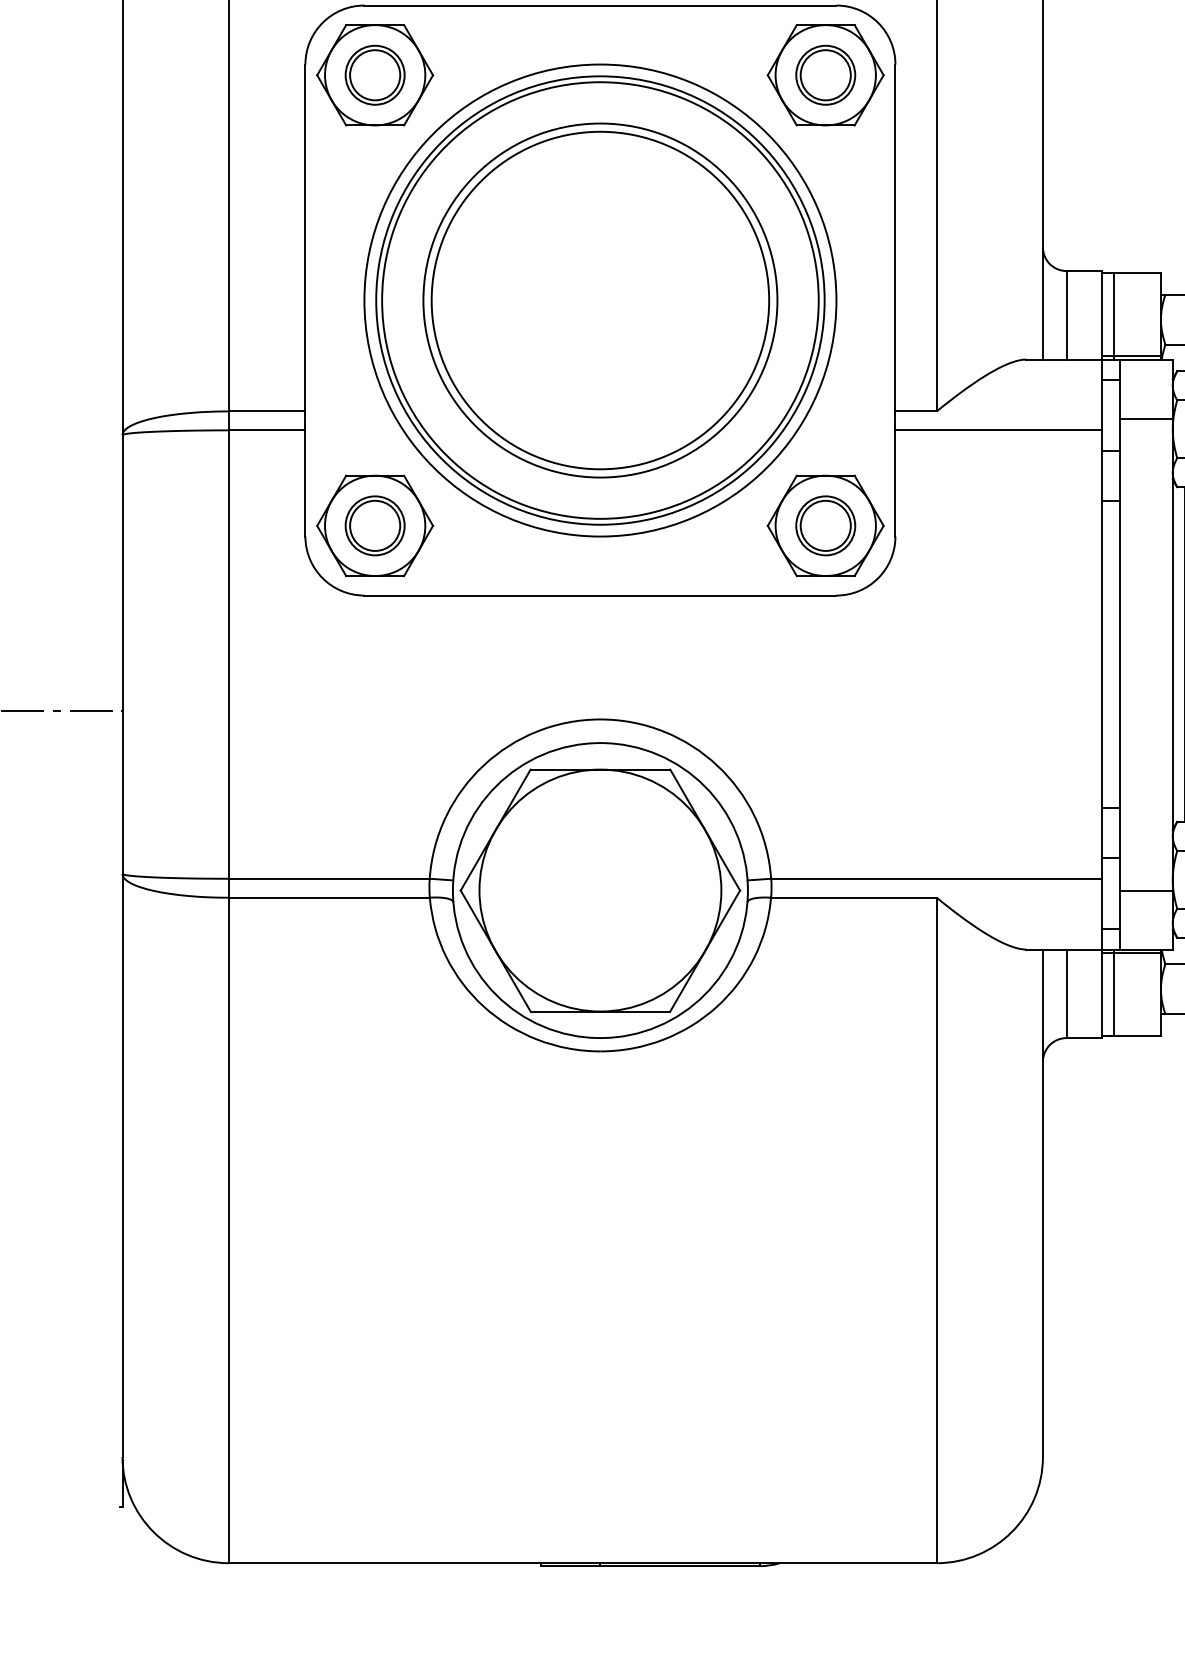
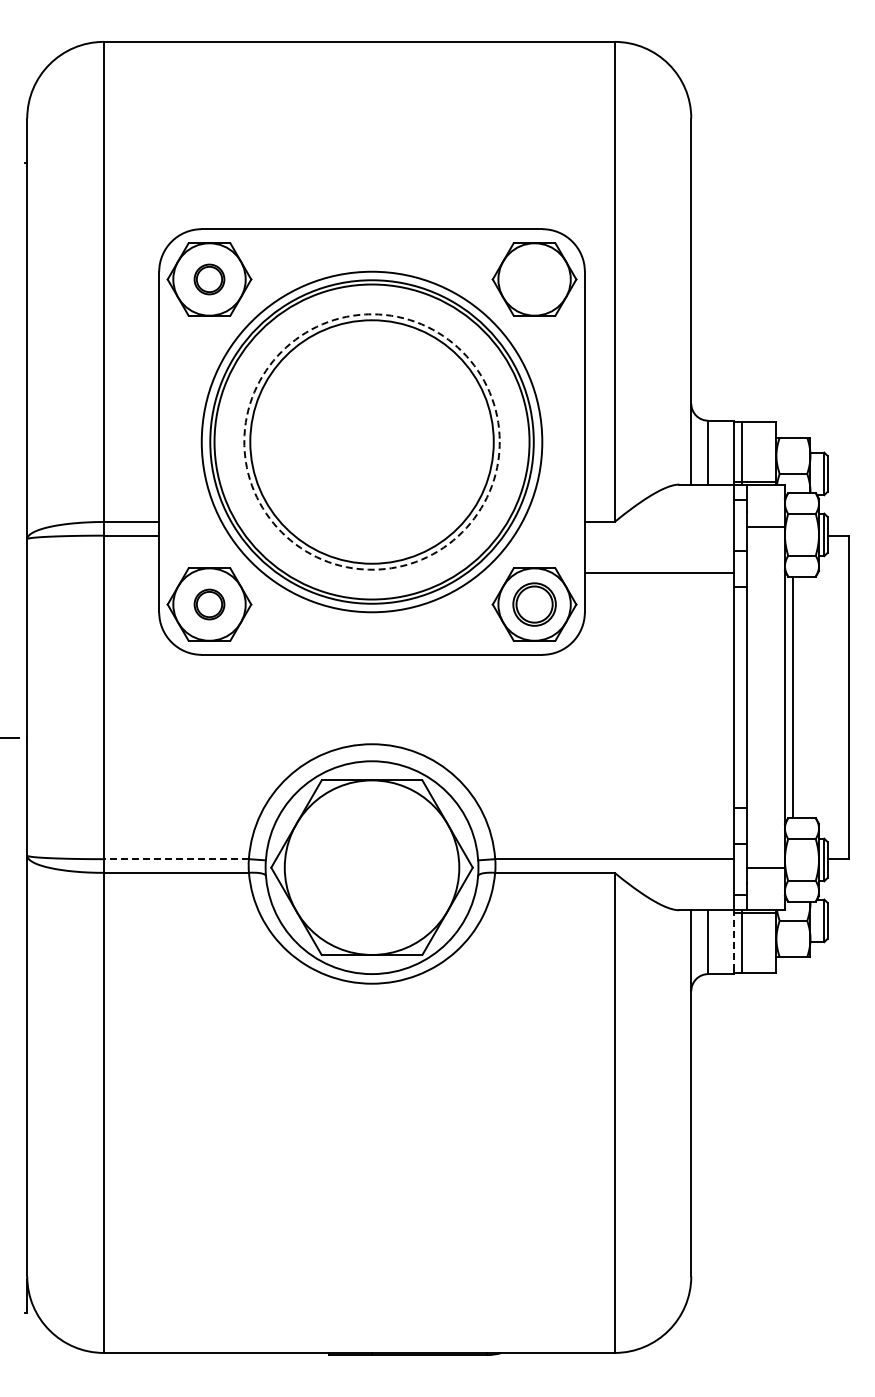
part: (375, 75) -> (209, 279), size x0.7
part: (825, 75) -> (534, 279), removed
circle: (599, 299) -> (371, 441), solid -> dashed
line: (997, 430) -> (658, 572), moved
part: (375, 525) -> (209, 604), size x0.7
line: (329, 879) -> (176, 859), solid -> dashed
line: (1101, 990) -> (733, 939), solid -> dashed

